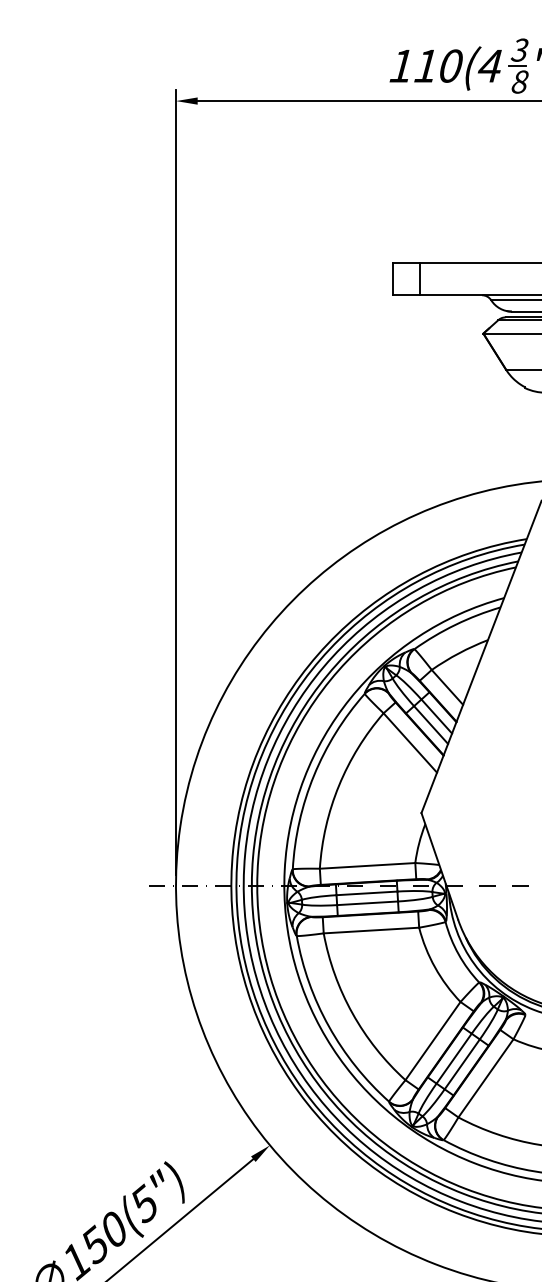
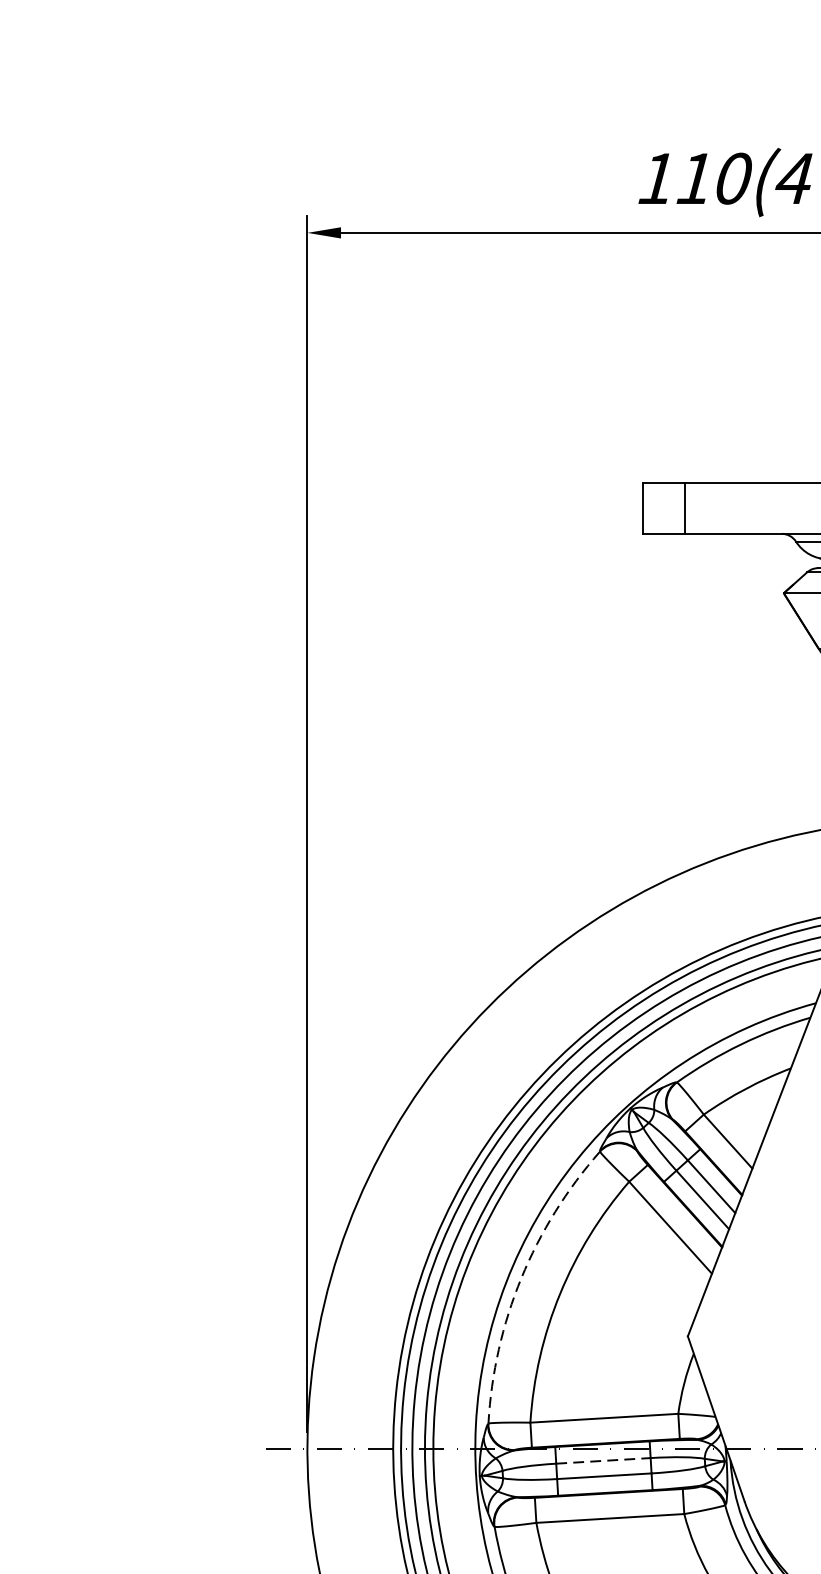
arc: (314, 775) -> (522, 1278), solid -> dashed
line: (367, 893) -> (604, 1461), solid -> dashed

